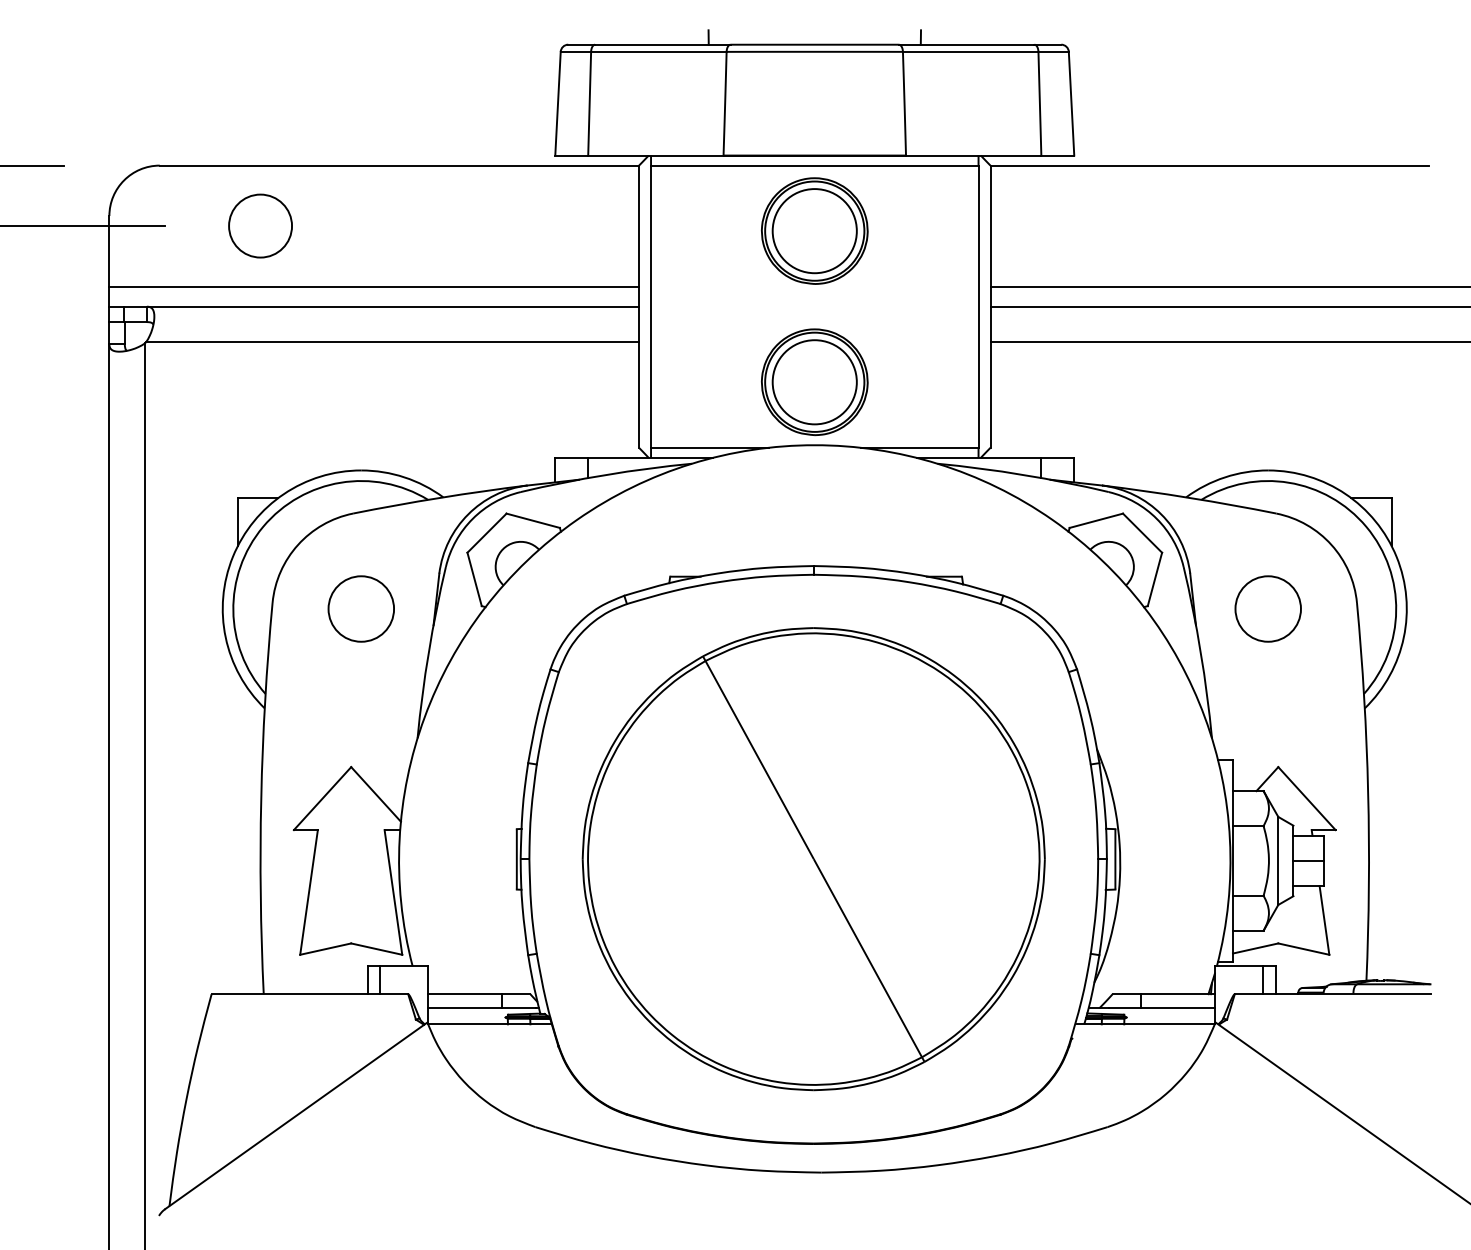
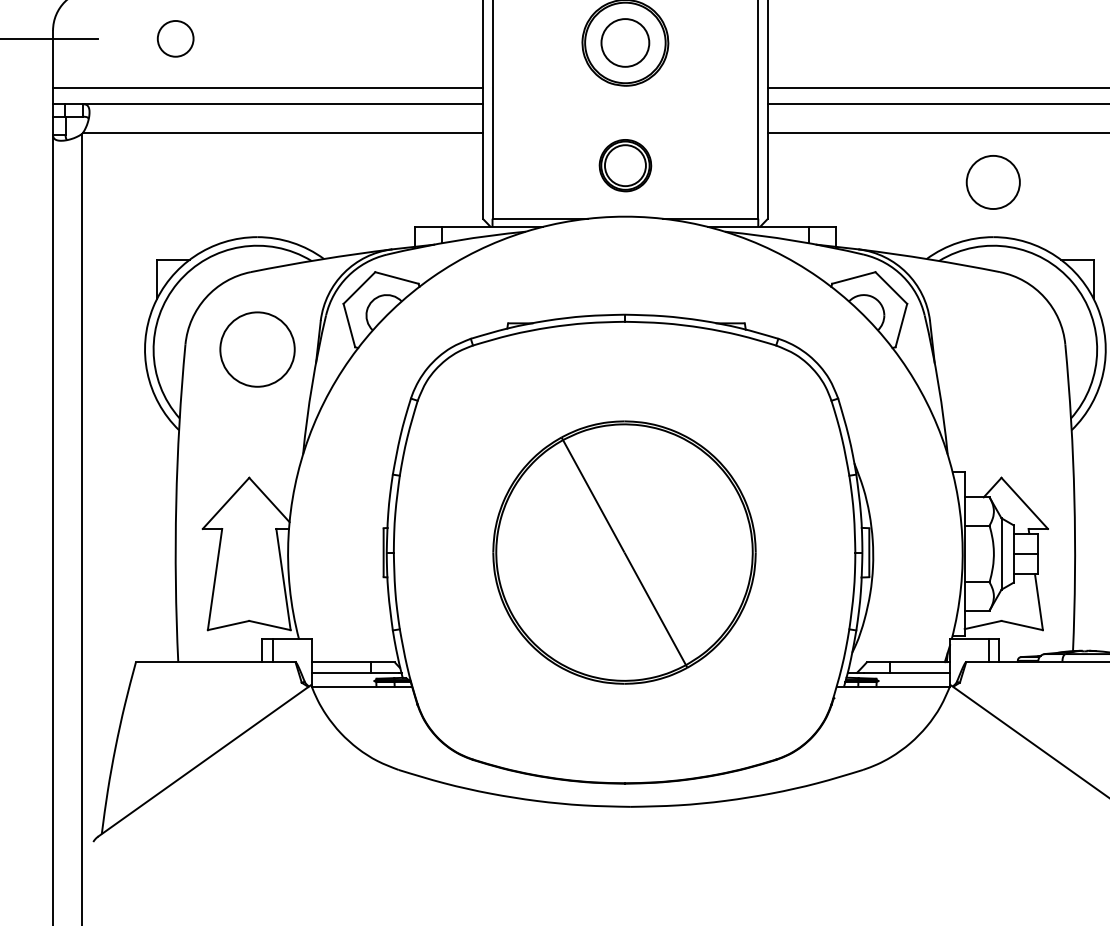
circle: (260, 225) -> (175, 38), size x0.7
circle: (814, 231) -> (625, 43), size x0.7
part: (814, 382) -> (625, 165), size x0.6
circle: (360, 608) -> (256, 349), size x1.4
circle: (1267, 608) -> (992, 182), moved
part: (813, 859) -> (624, 552), size x0.7

